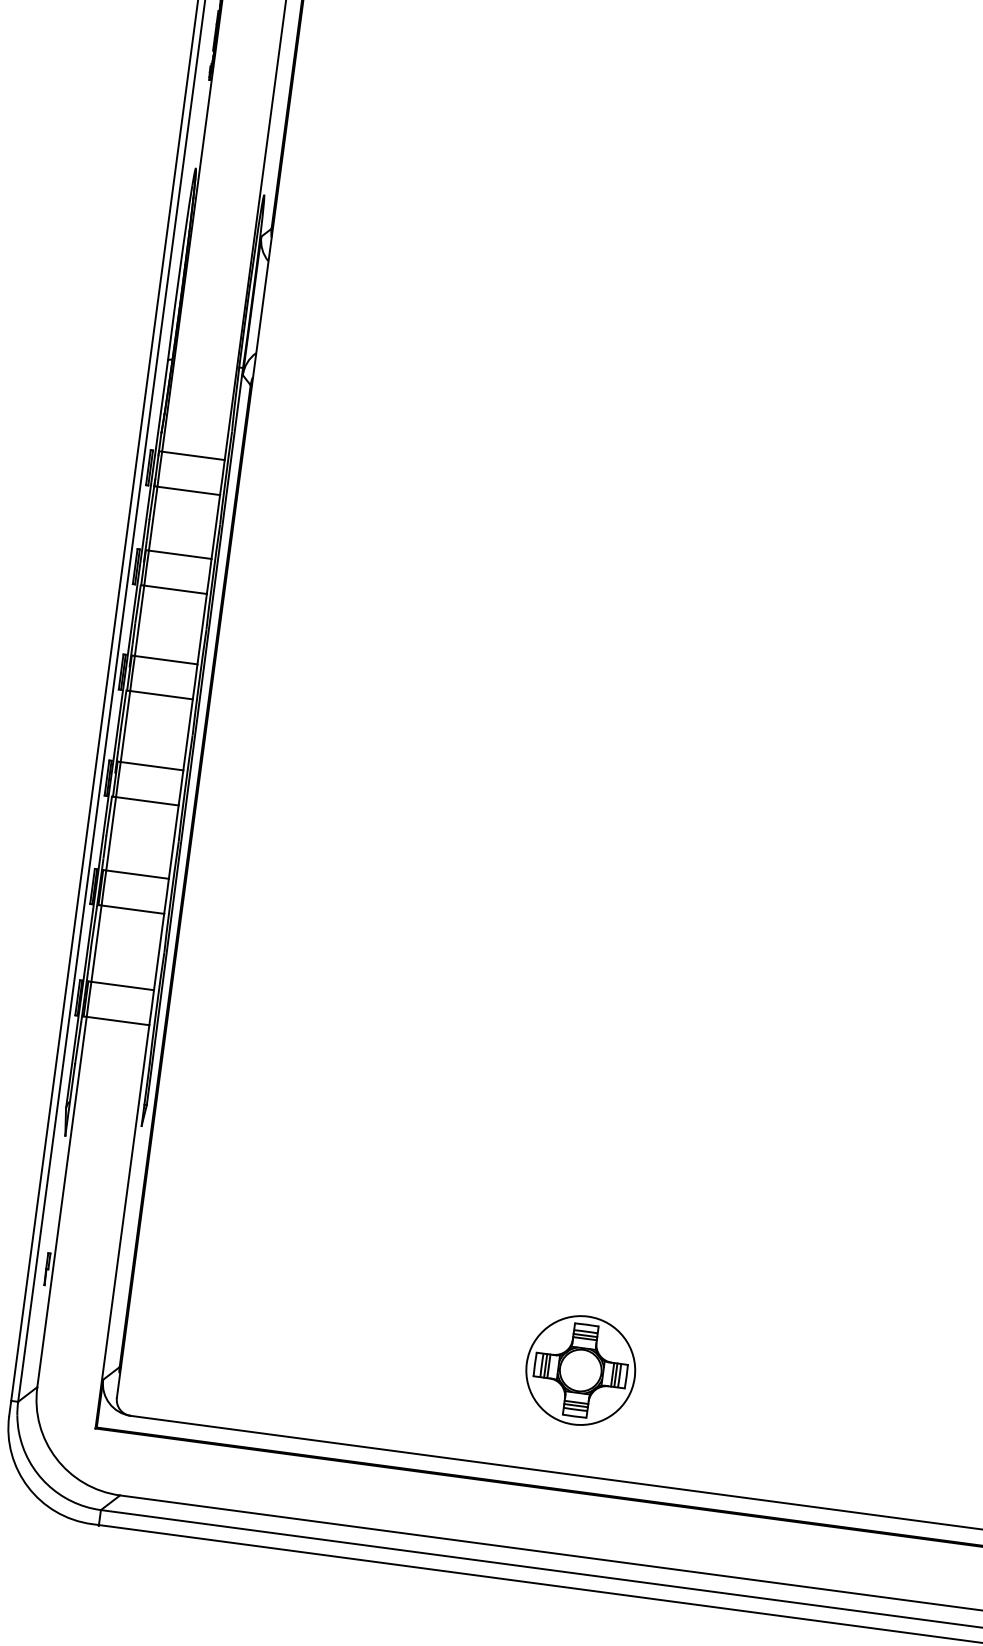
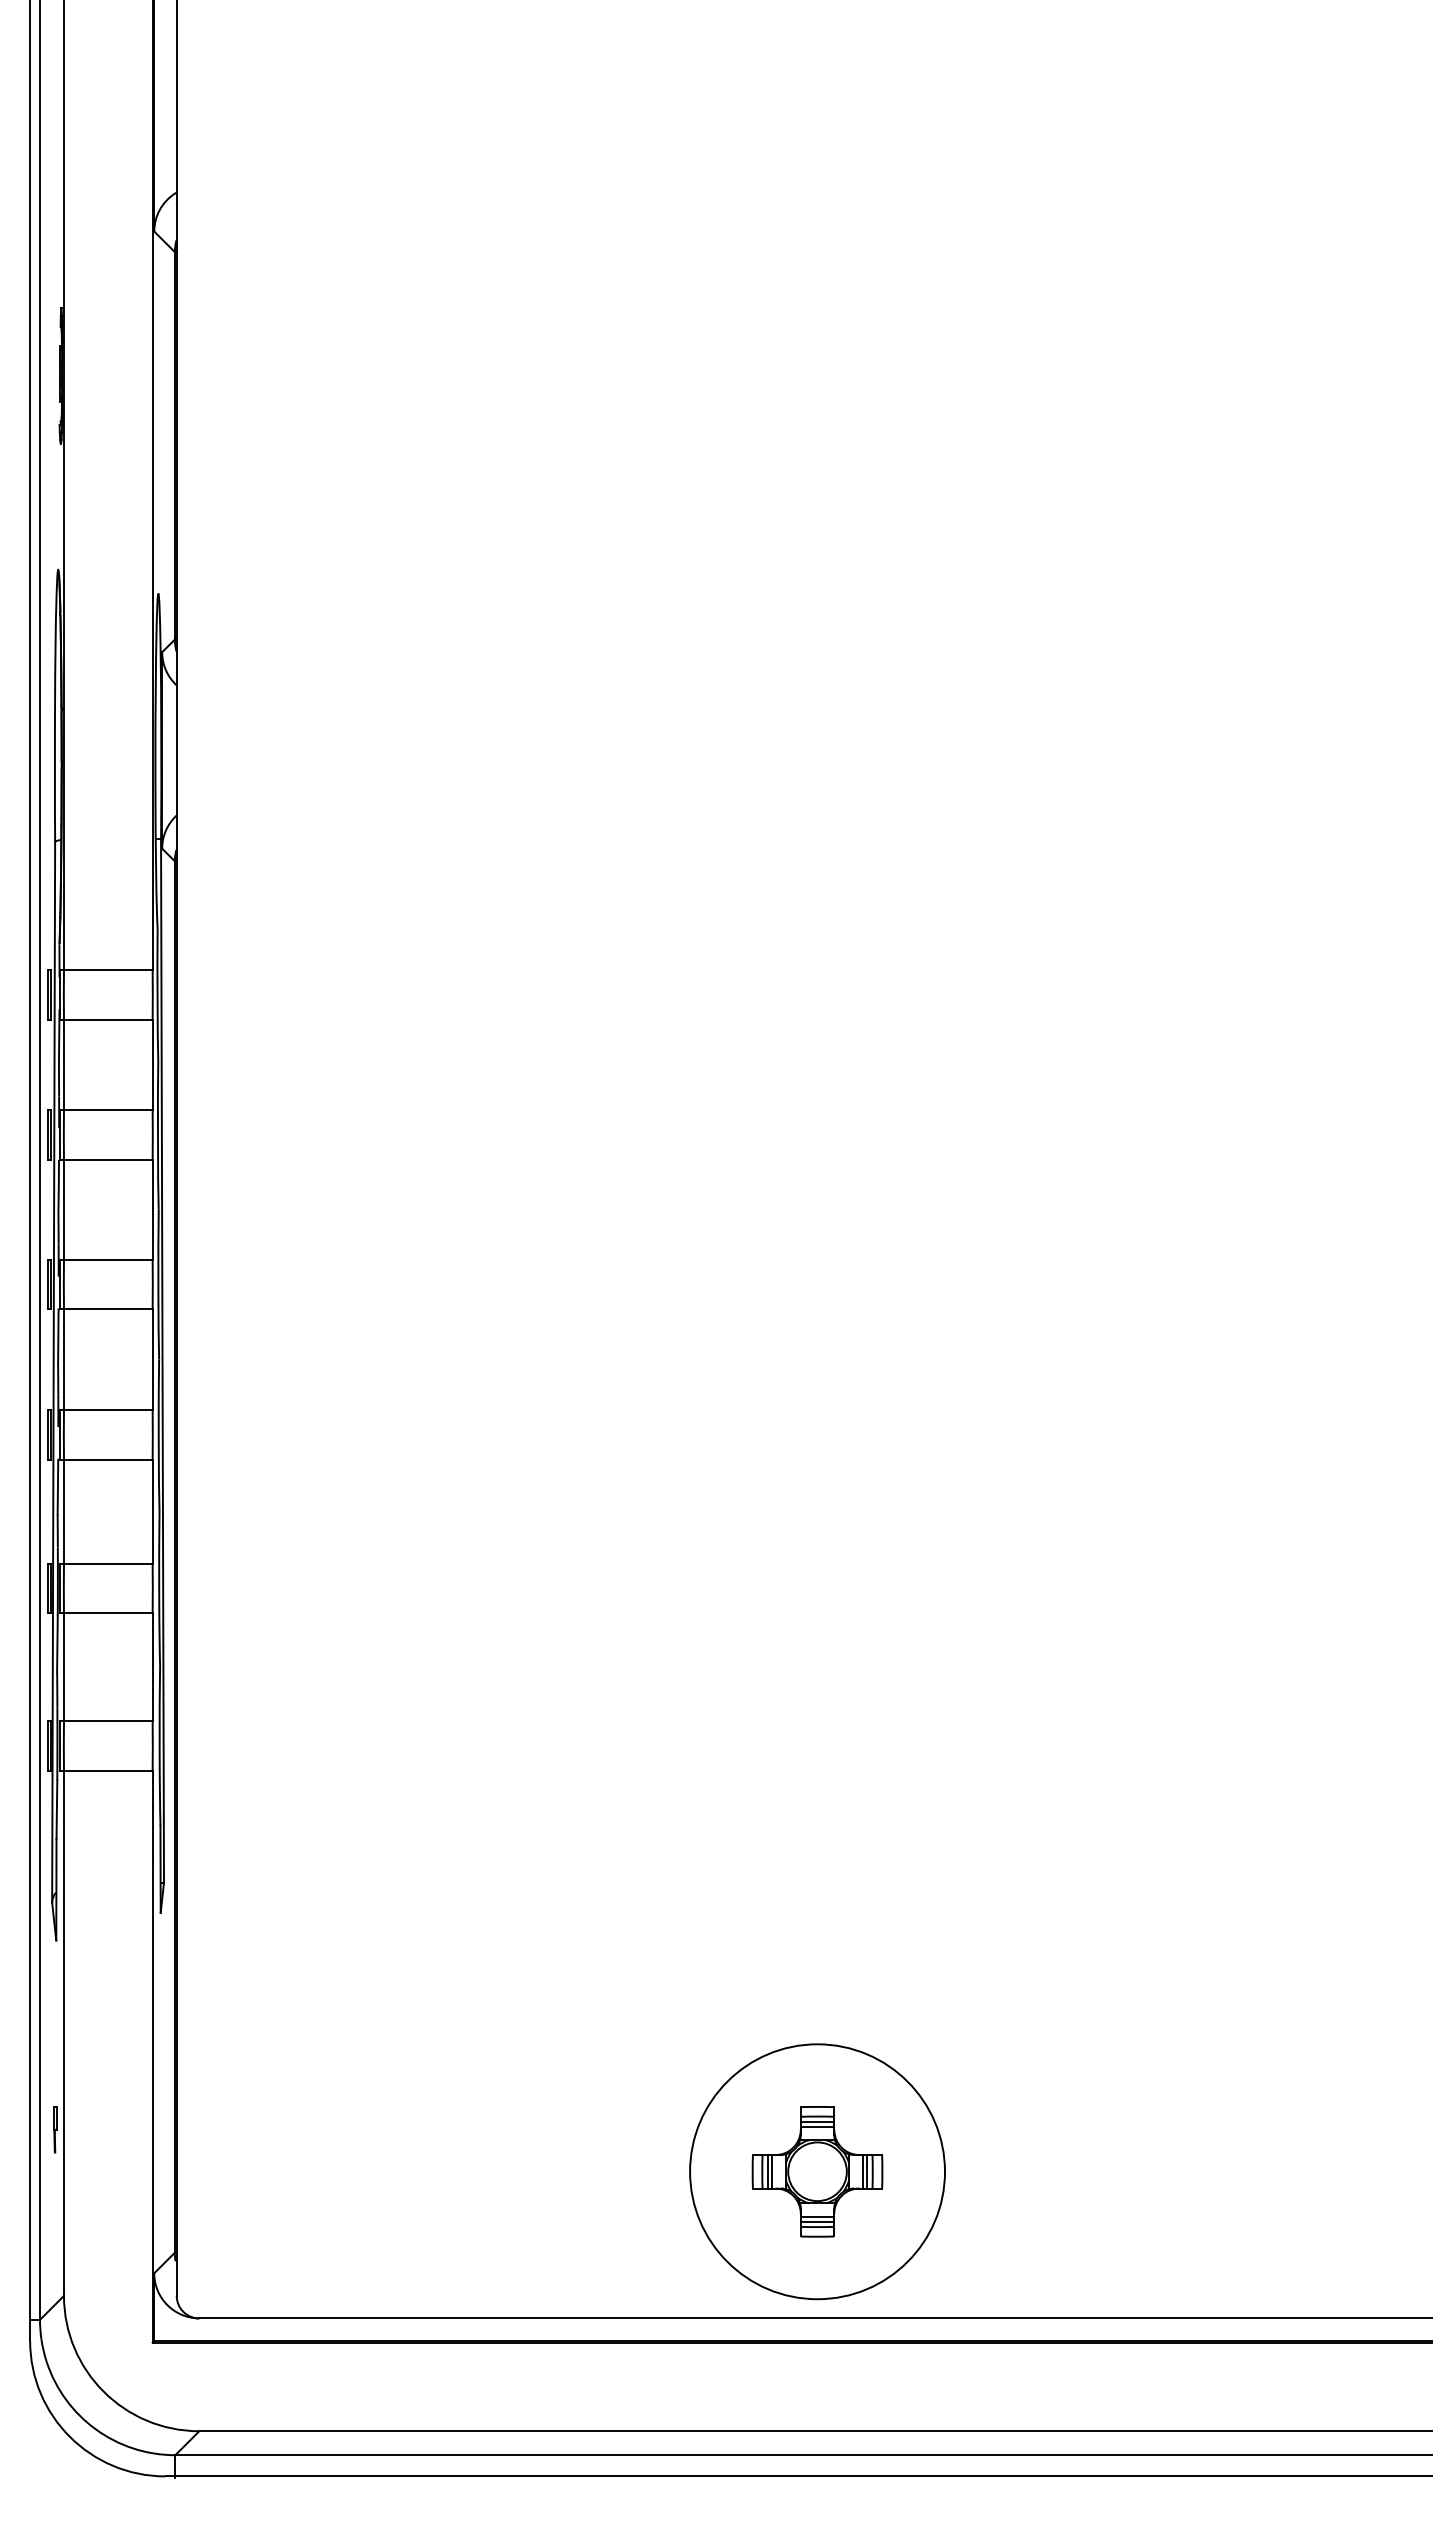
circle: (580, 1370) -> (817, 2171), size x1.67

